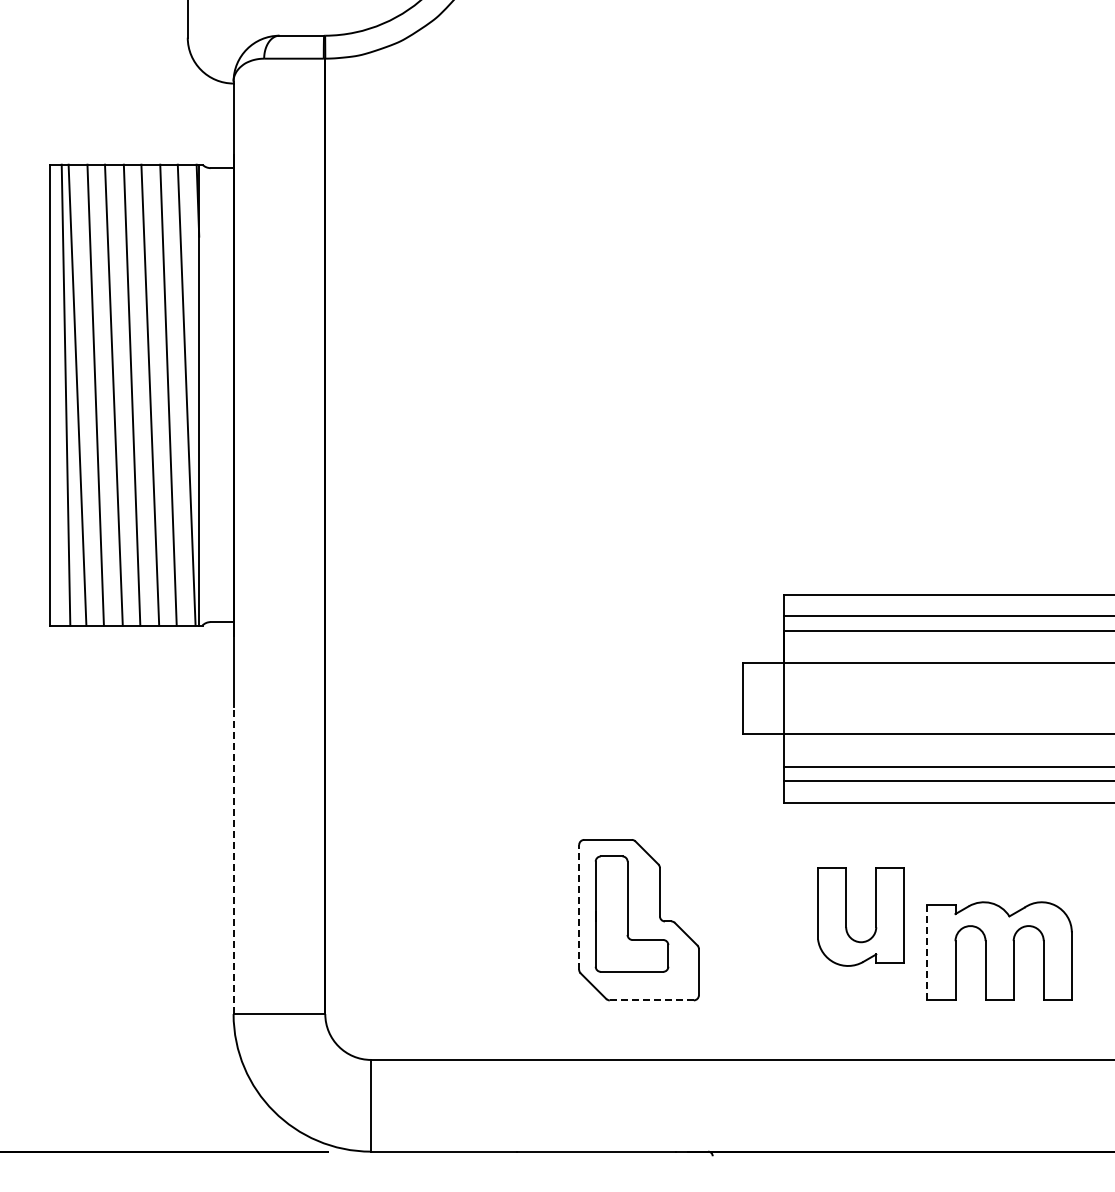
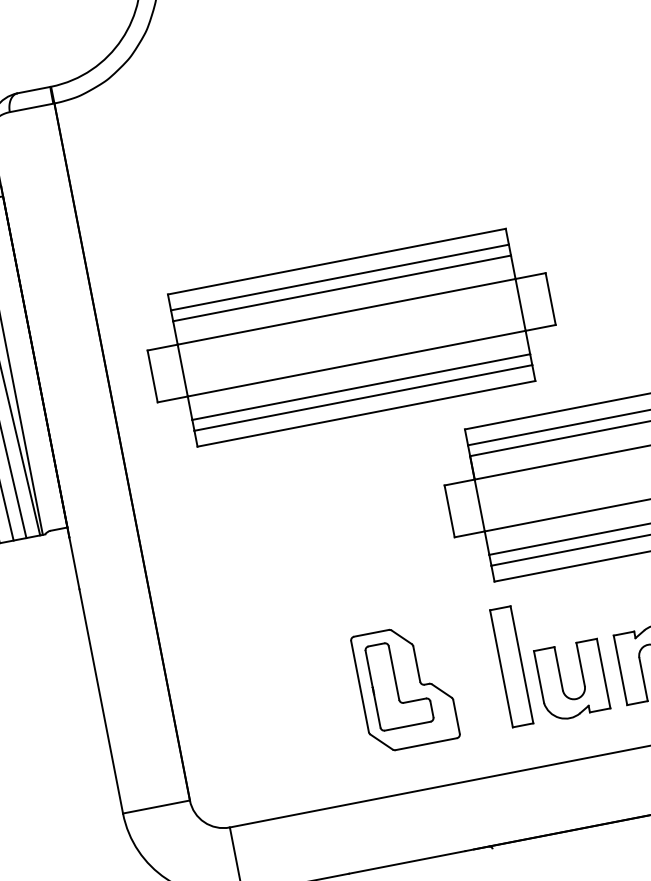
part: (657, 444) -> (351, 337), added
line: (233, 860) -> (101, 701), dashed -> solid
line: (579, 906) -> (360, 685), dashed -> solid
part: (846, 916) -> (561, 682), moved
part: (784, 919) -> (511, 666), added
line: (927, 952) -> (620, 670), dashed -> solid
line: (651, 1000) -> (425, 744), dashed -> solid

